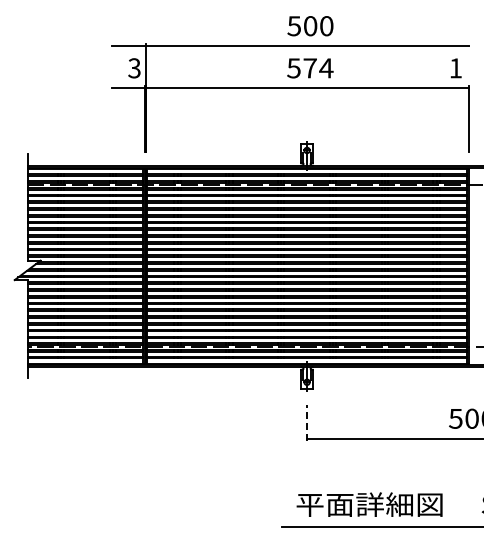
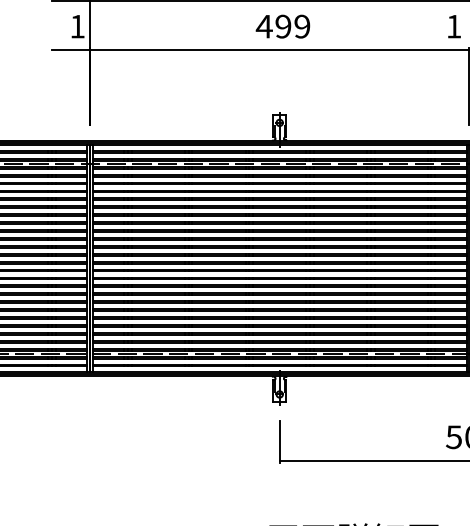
text: (134, 68) -> (77, 26), 3 -> 1
text: (309, 68) -> (282, 26), 574 -> 499
line: (307, 422) -> (280, 441), dashed -> solid

